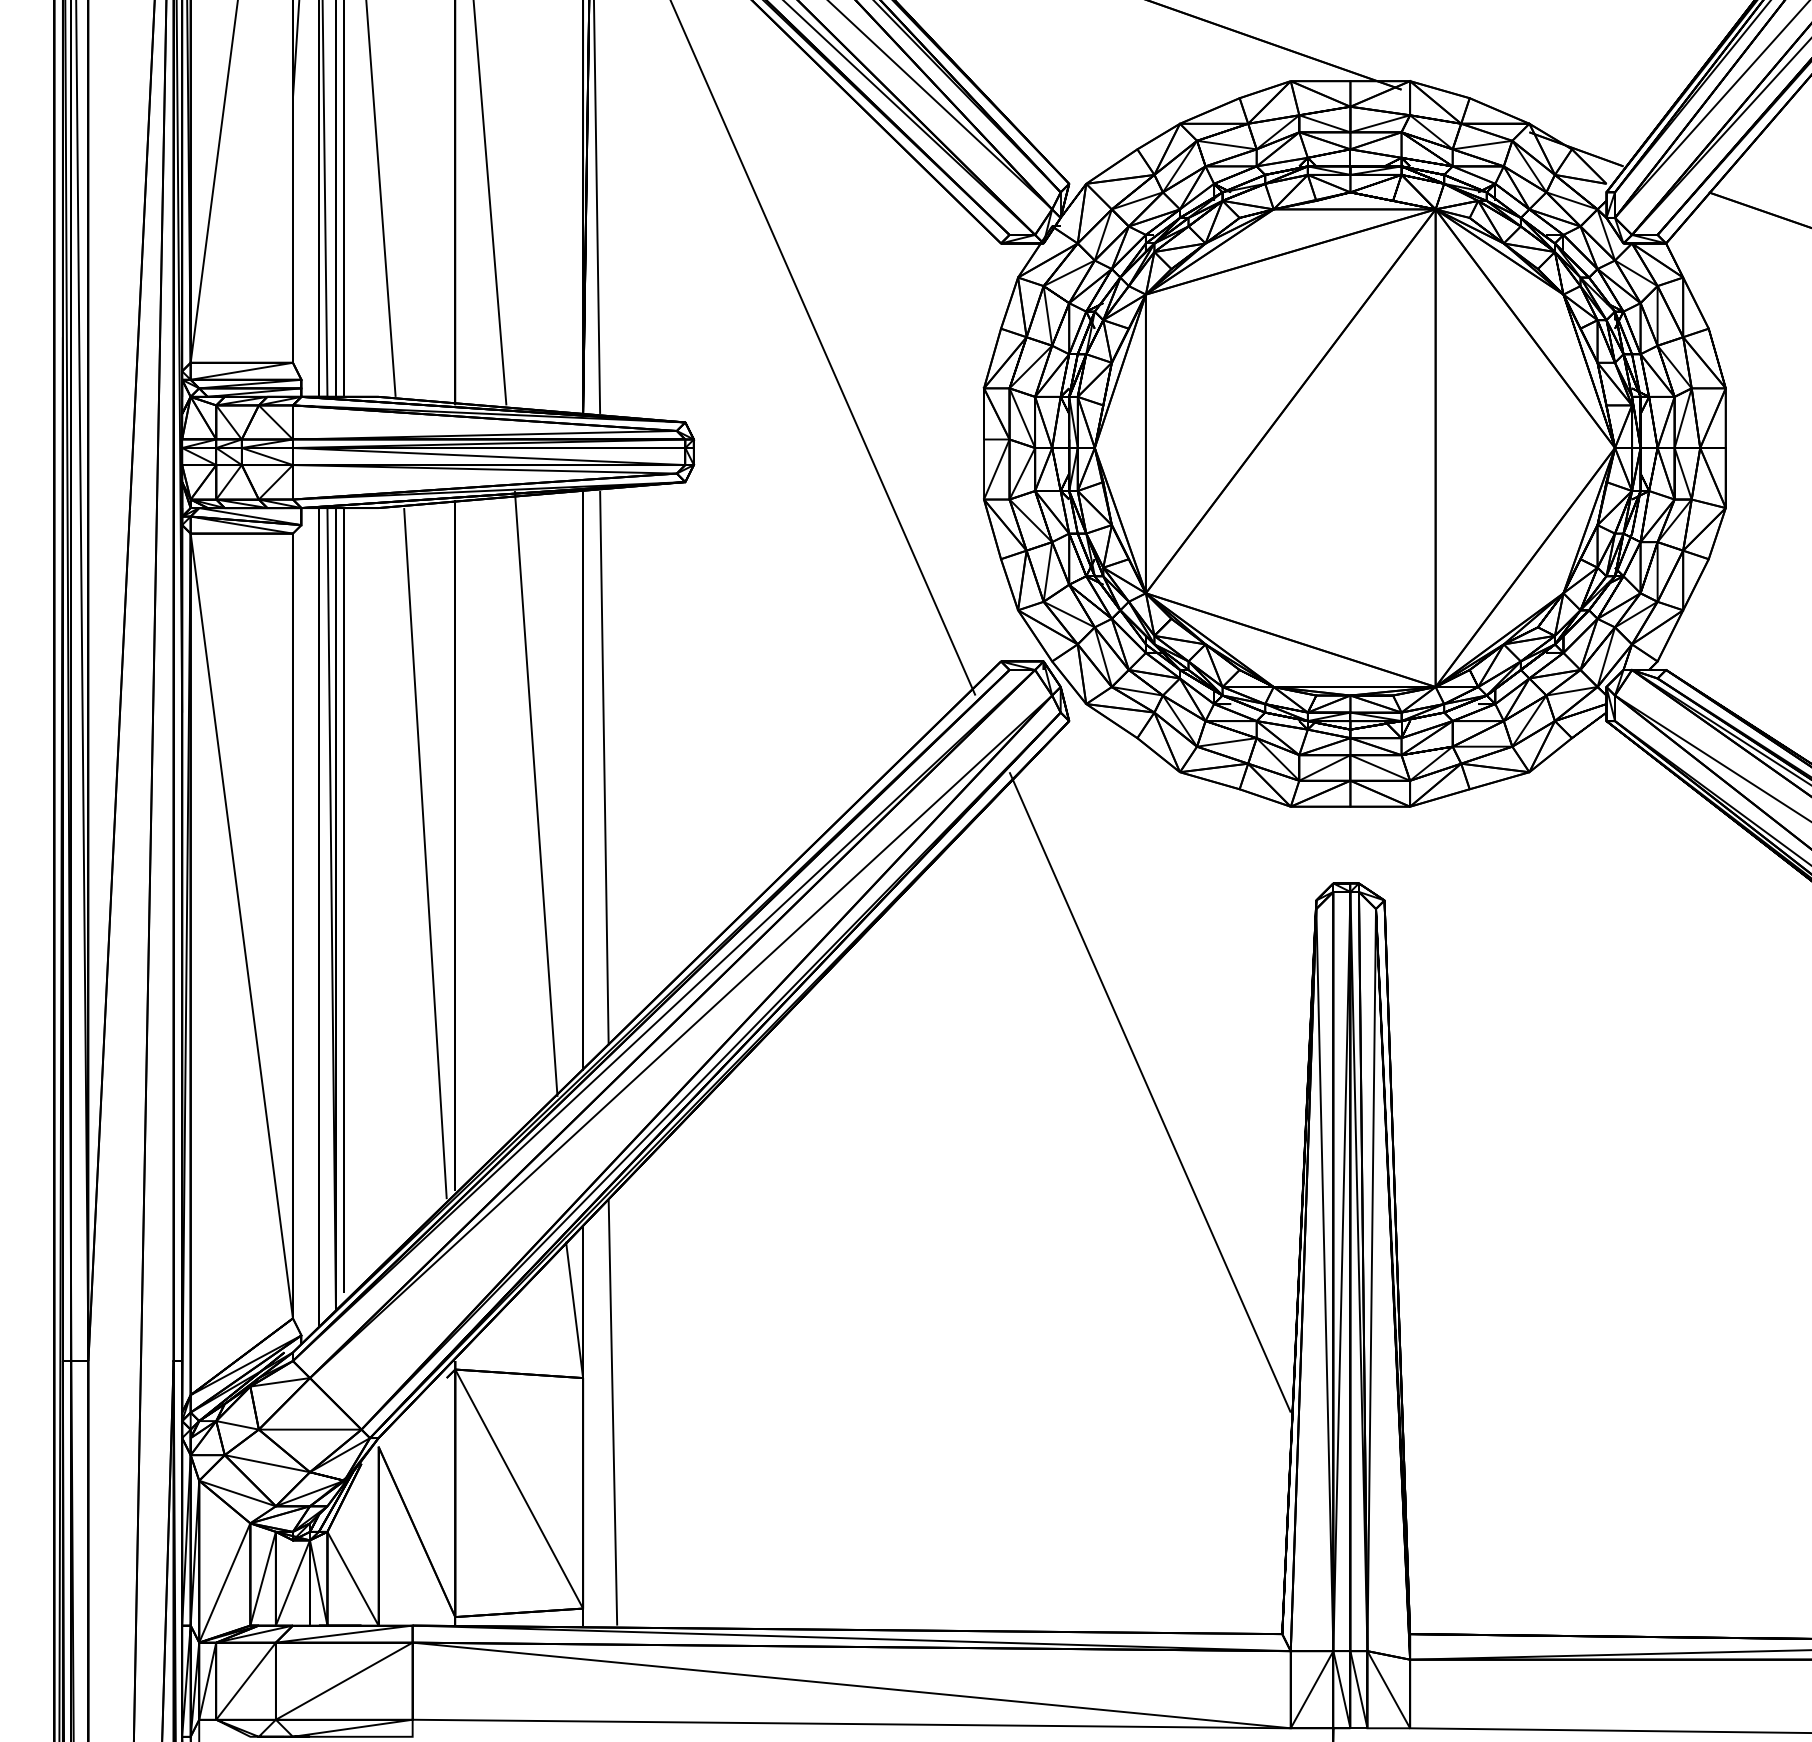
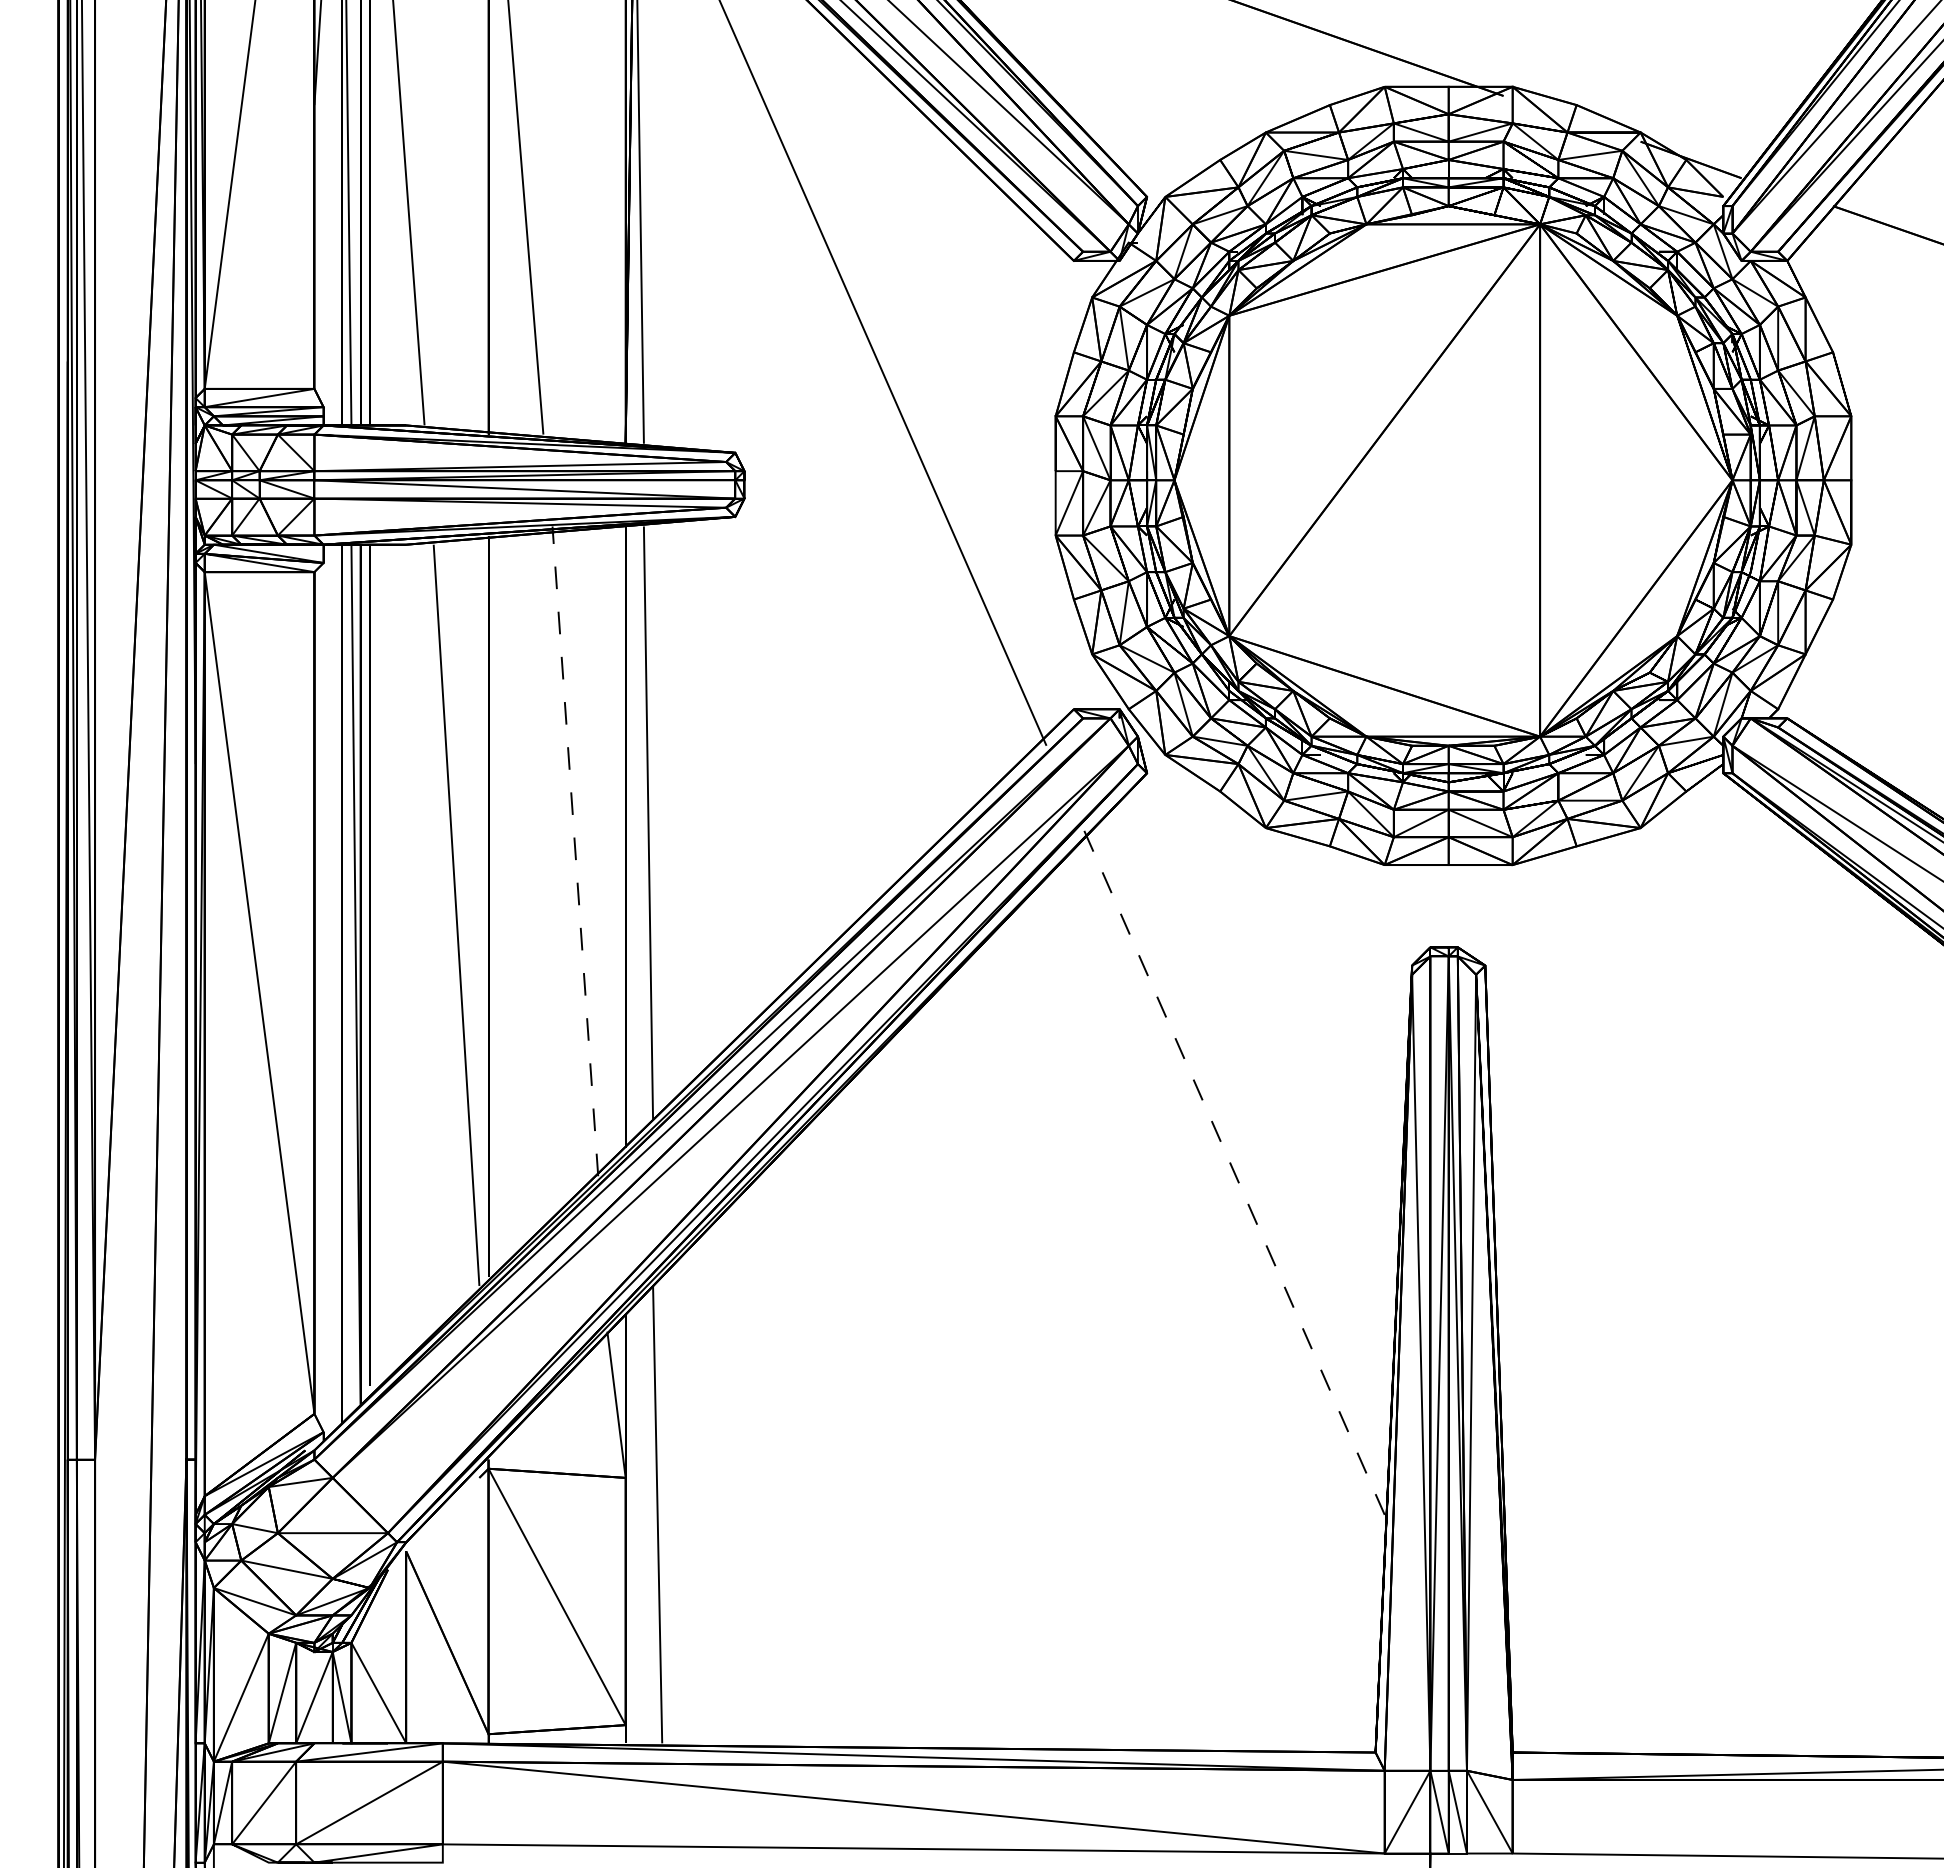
line: (536, 793) -> (575, 850), solid -> dashed
line: (1150, 1092) -> (1234, 1171), solid -> dashed

